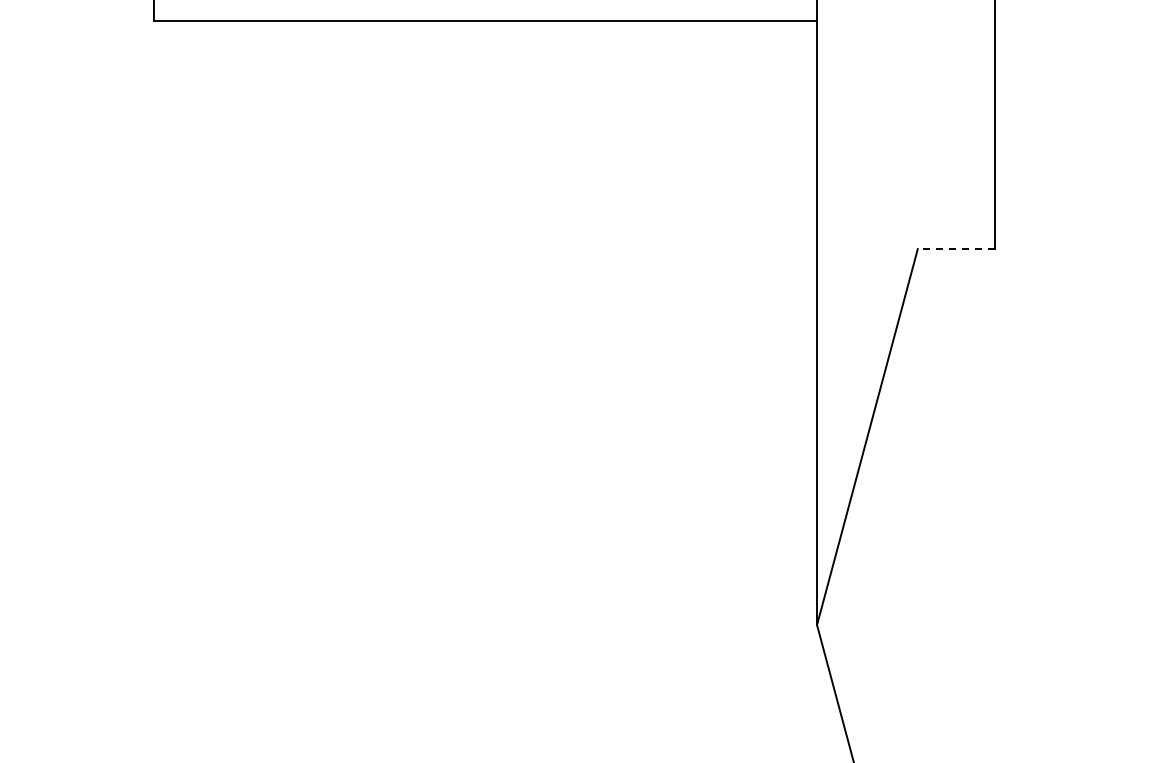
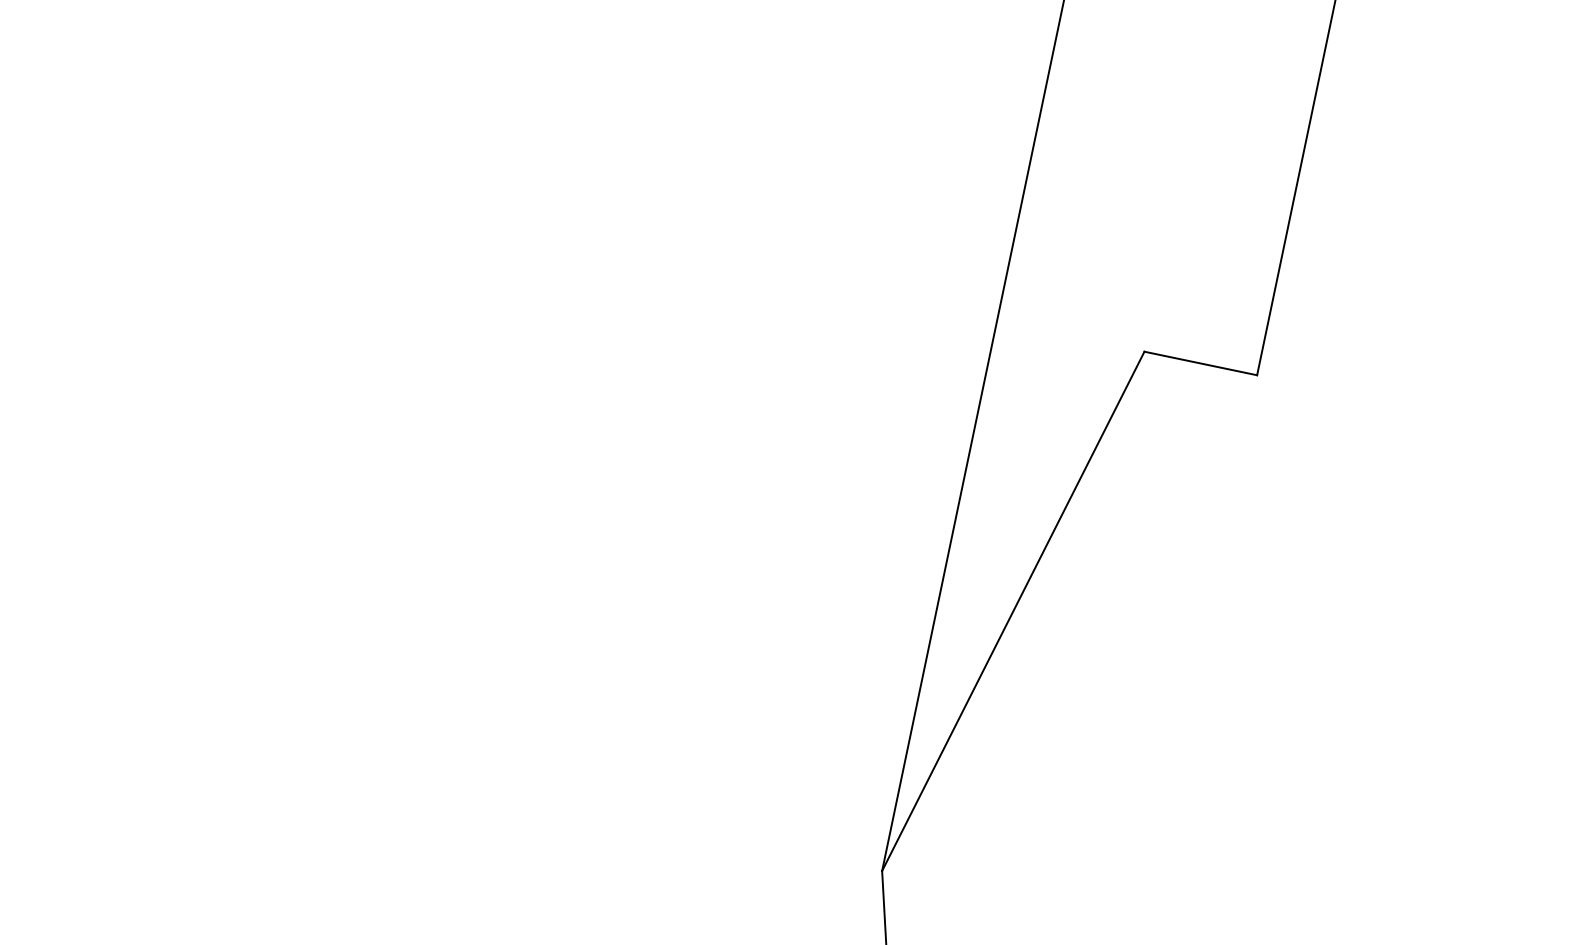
line: (956, 249) -> (1200, 364), dashed -> solid

